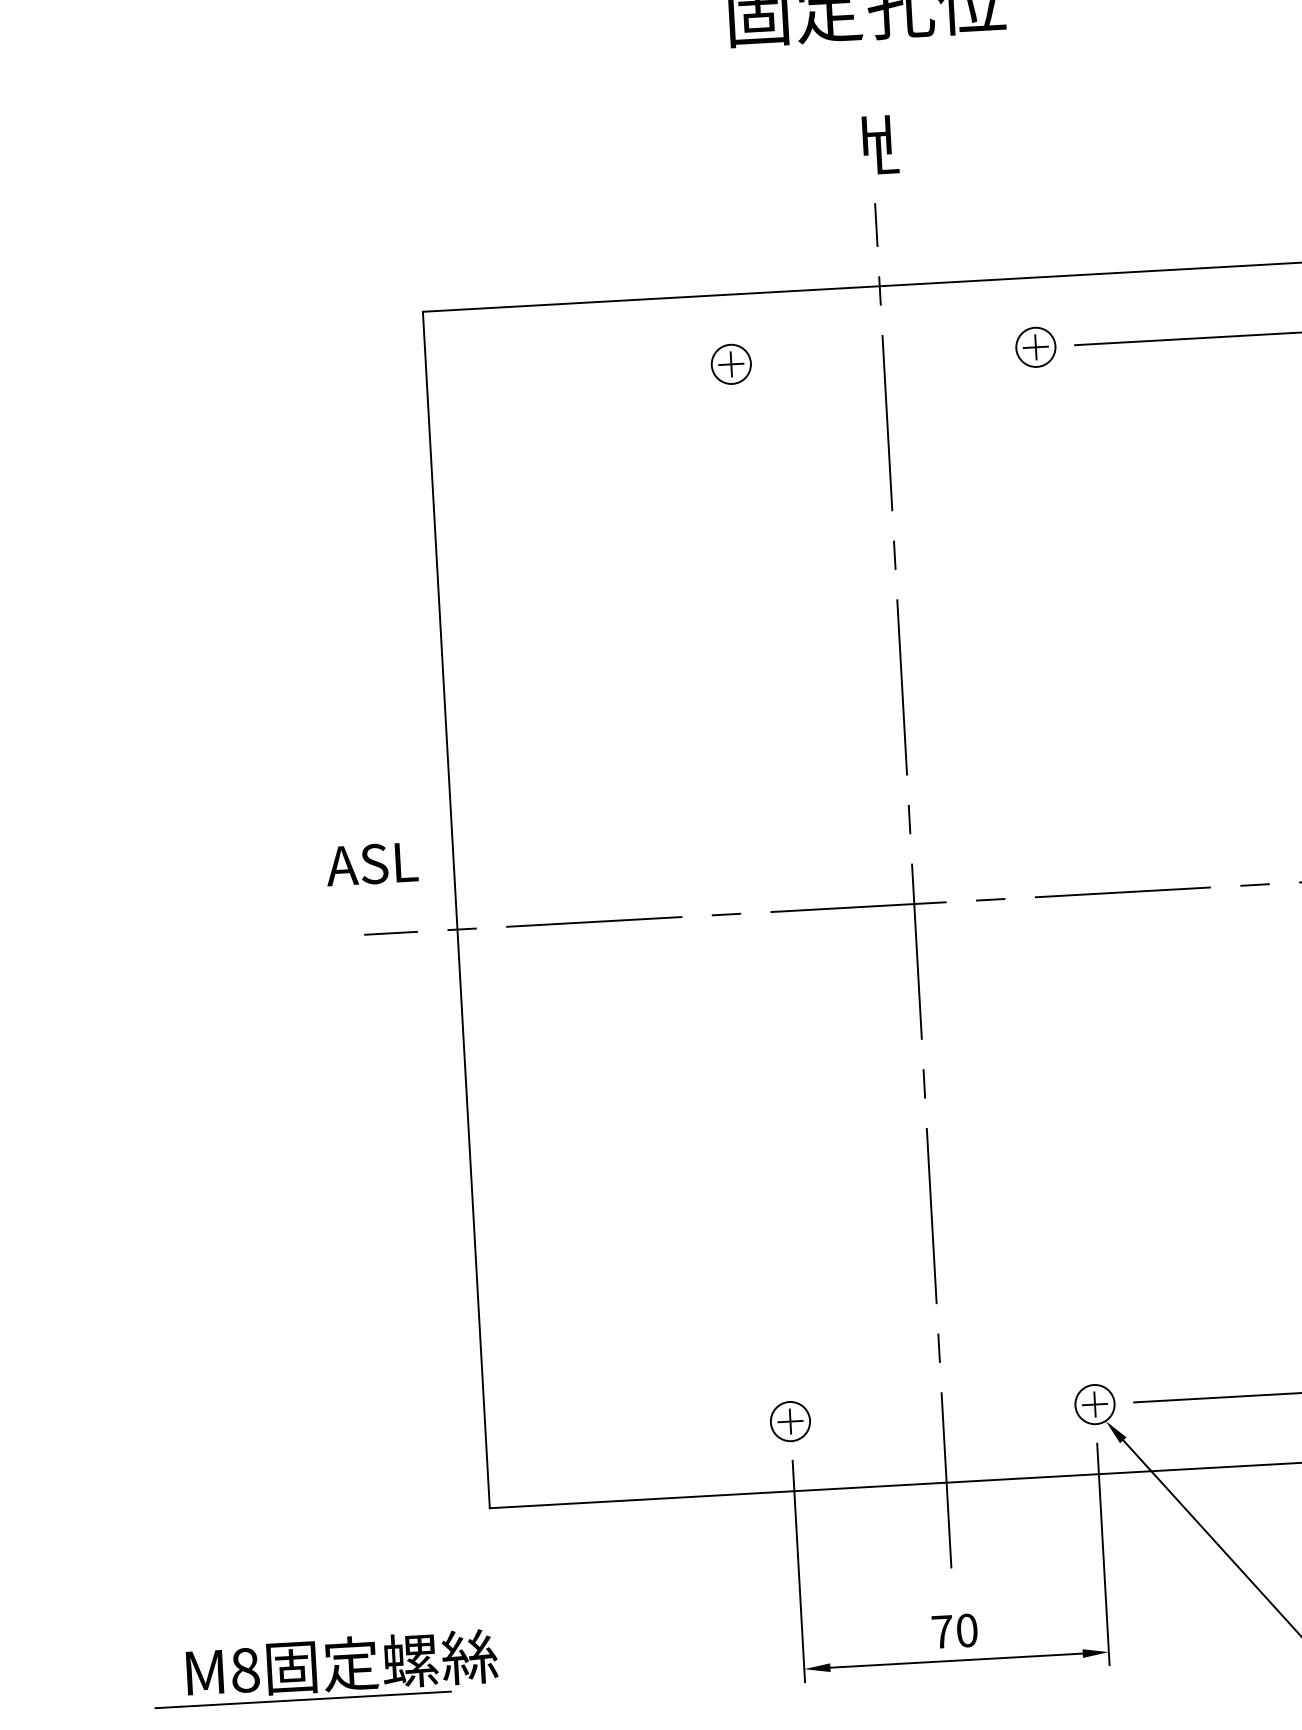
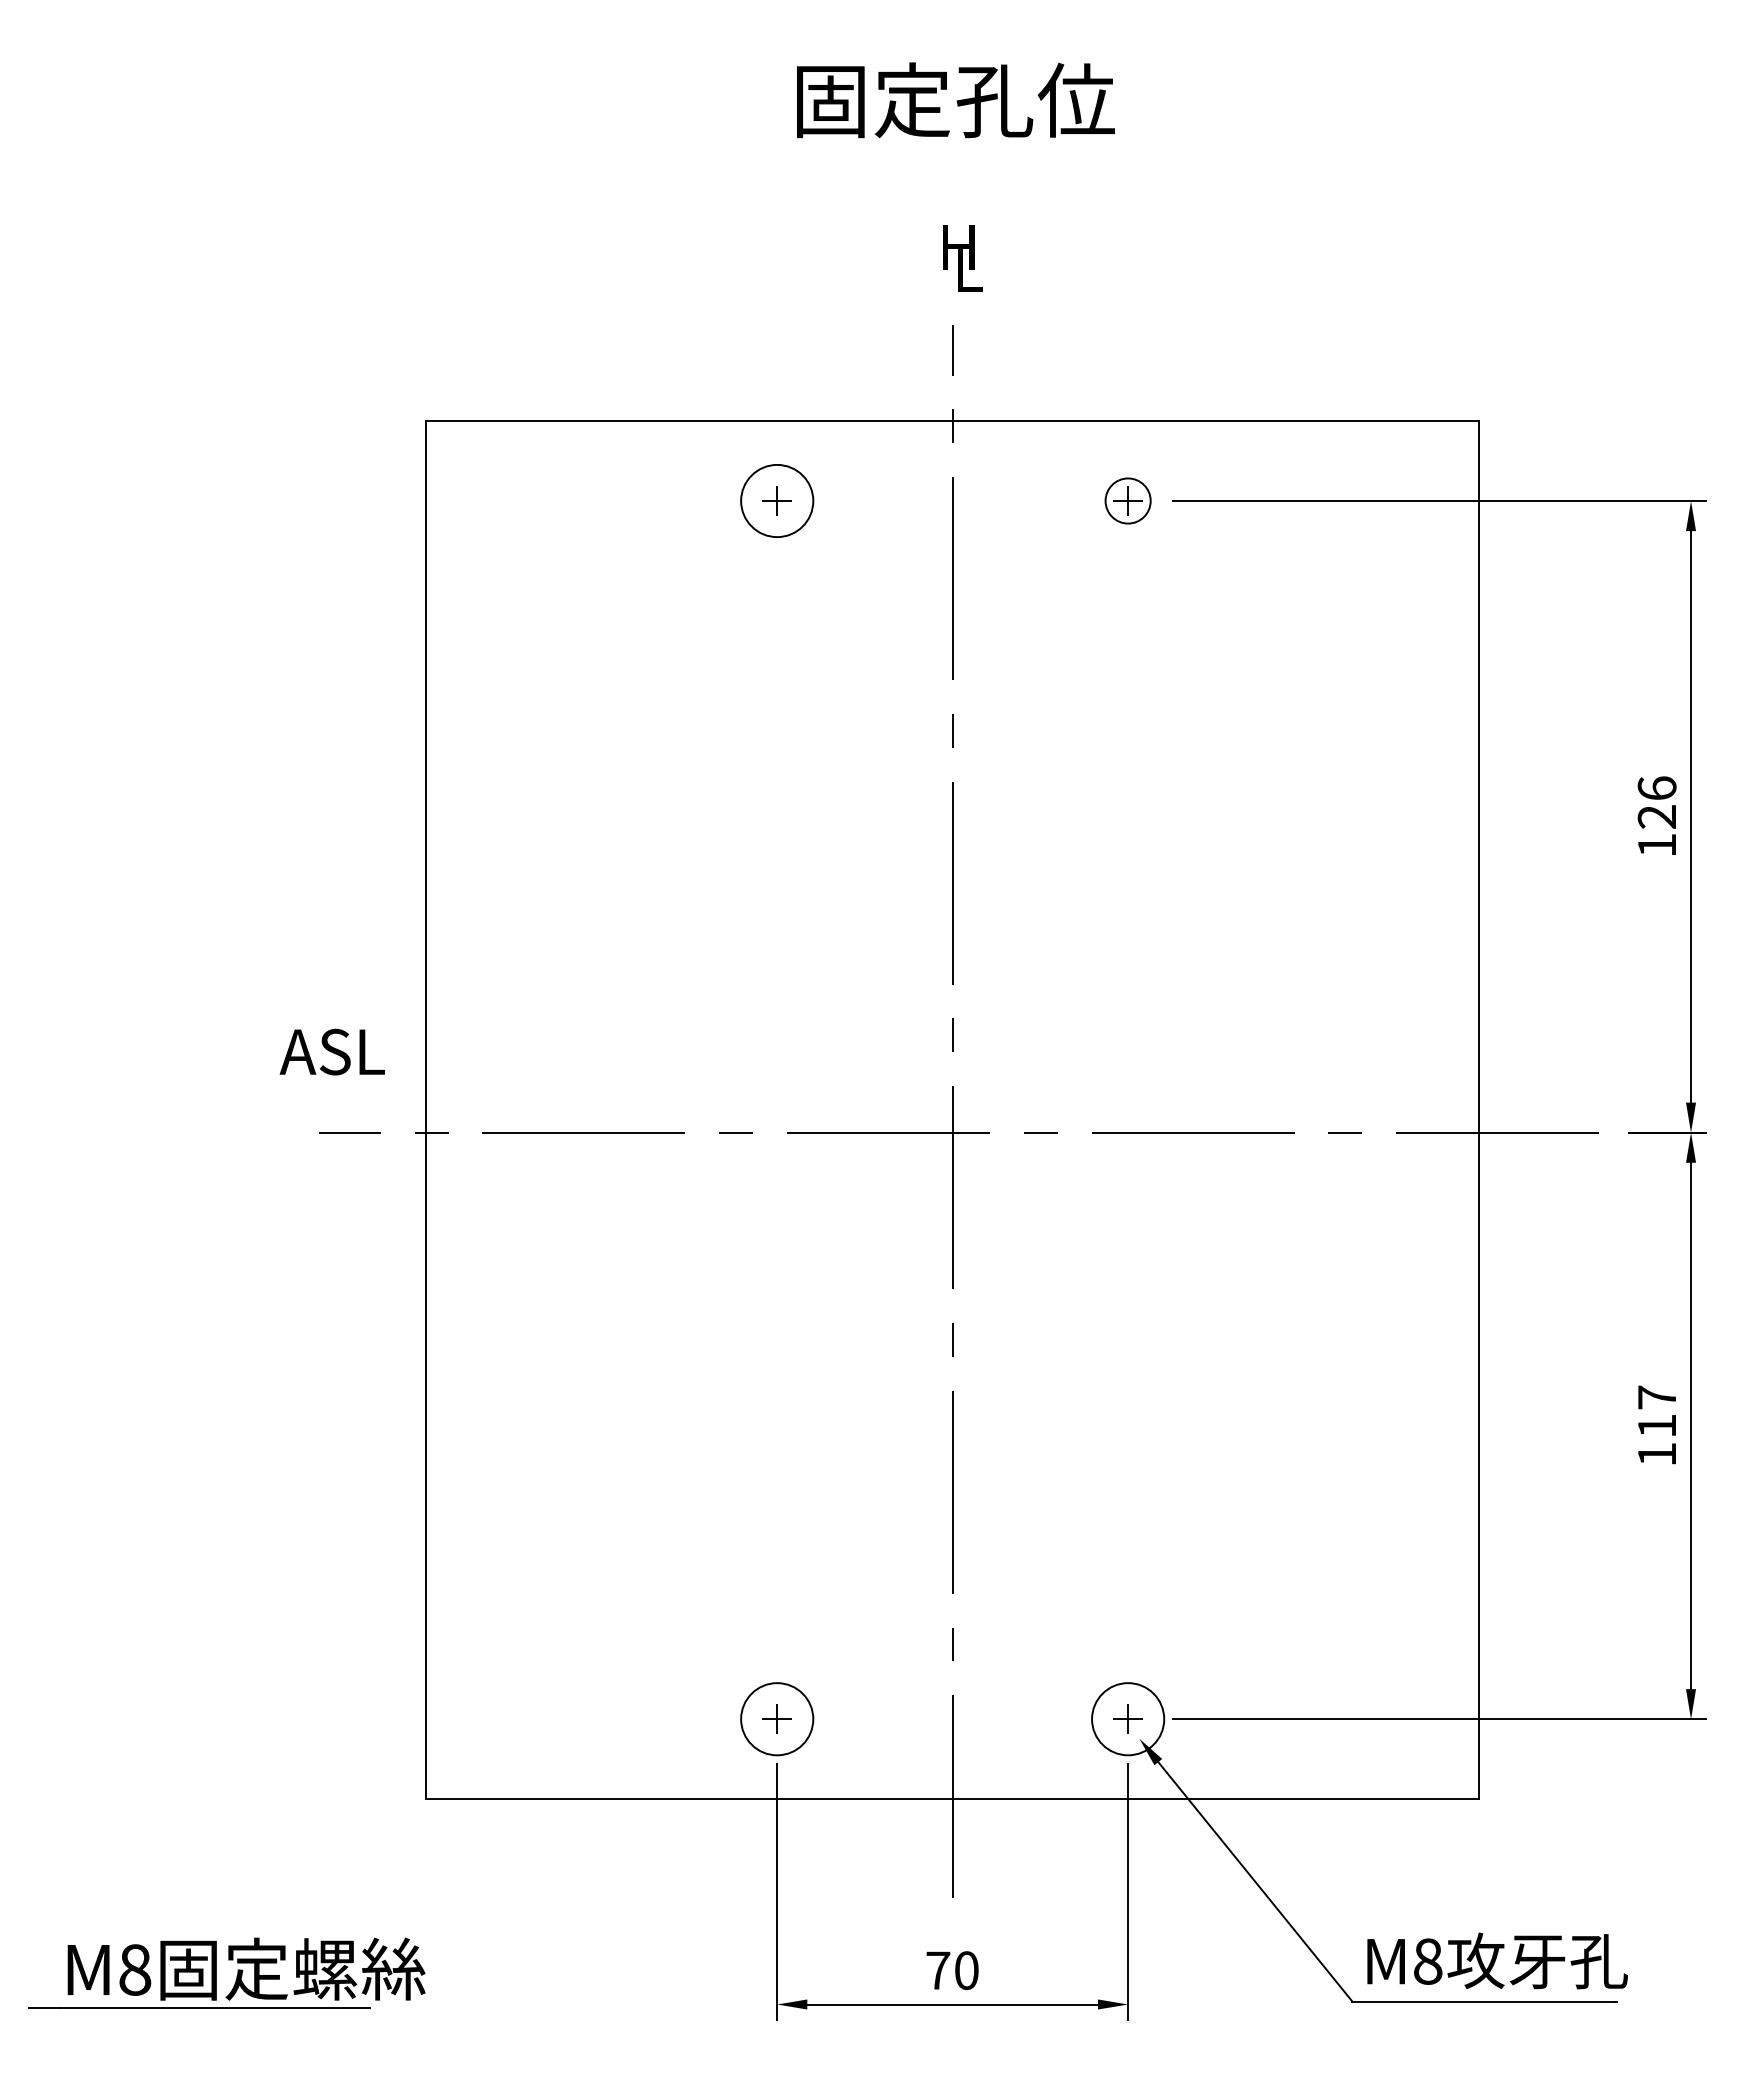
circle: (730, 363) -> (776, 500), size x1.6
circle: (1094, 1403) -> (1127, 1718), size x1.6
circle: (789, 1420) -> (776, 1718), size x1.6

